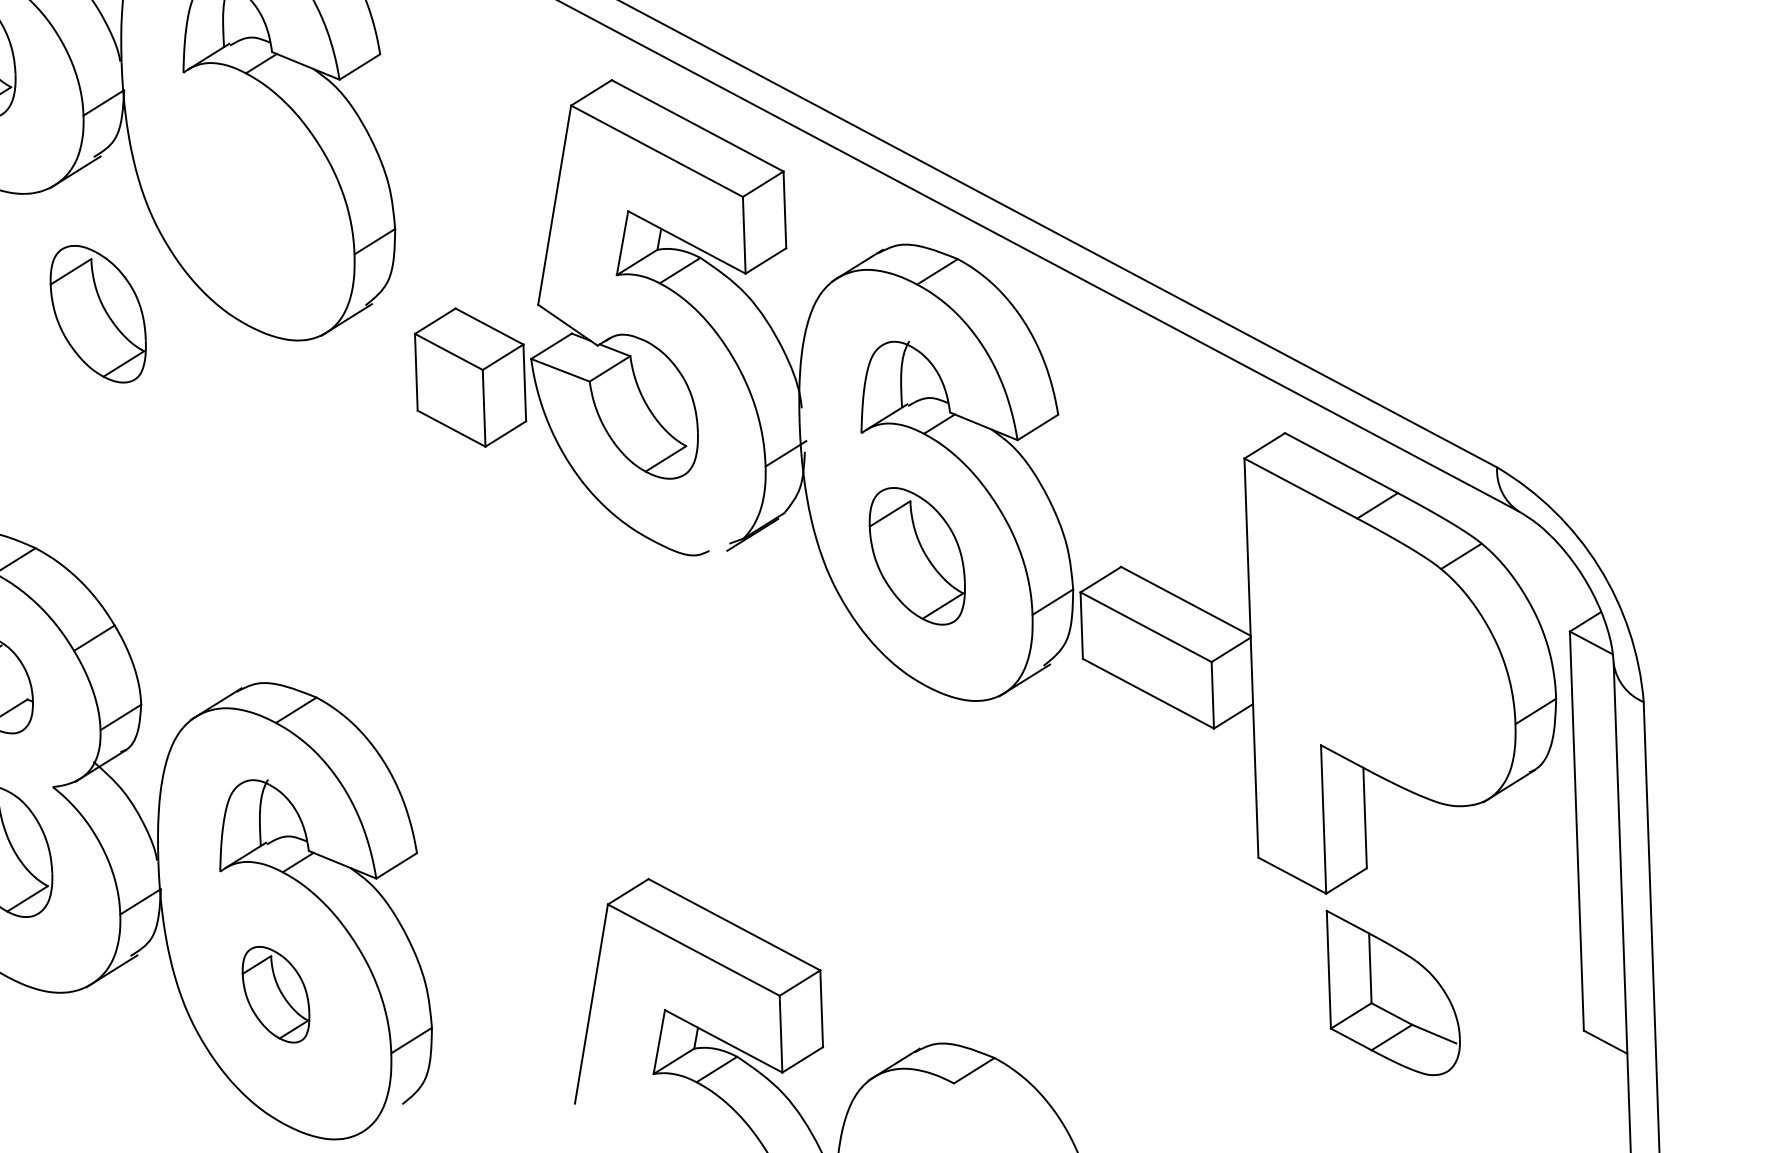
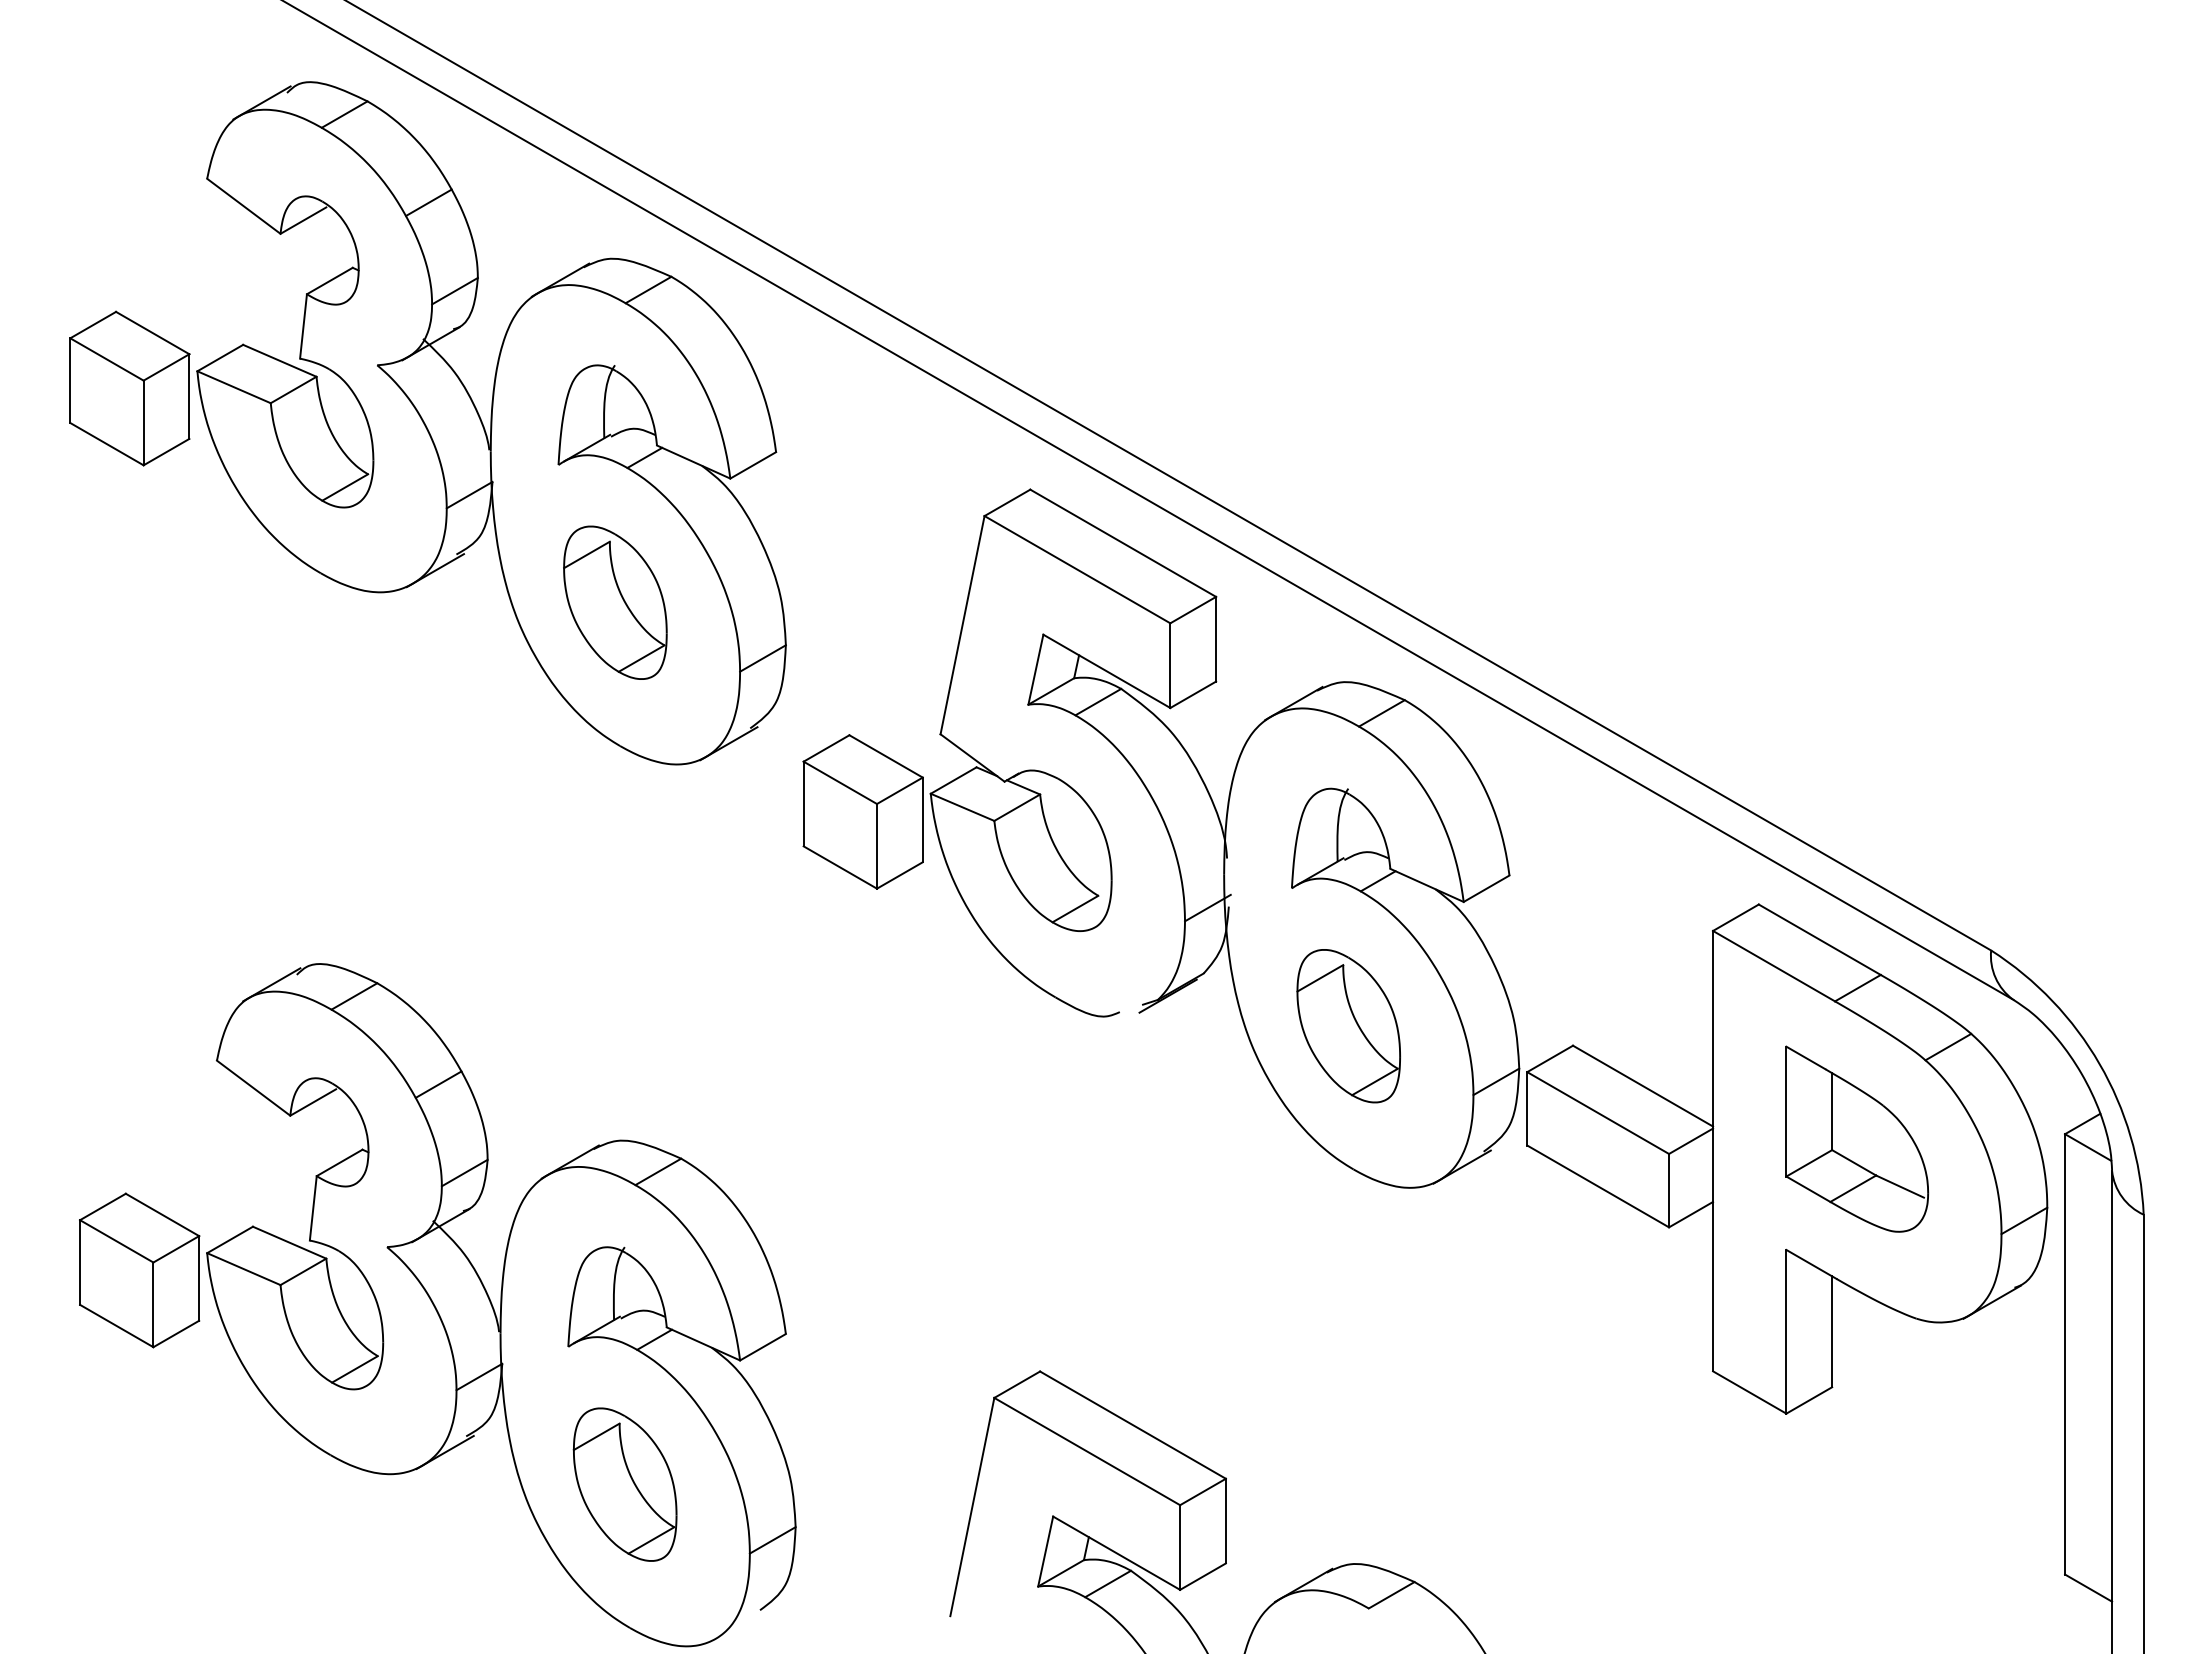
part: (98, 313) -> (615, 602), moved
part: (1394, 991) -> (1857, 1138), moved
part: (275, 994) -> (624, 1484), size x1.43

